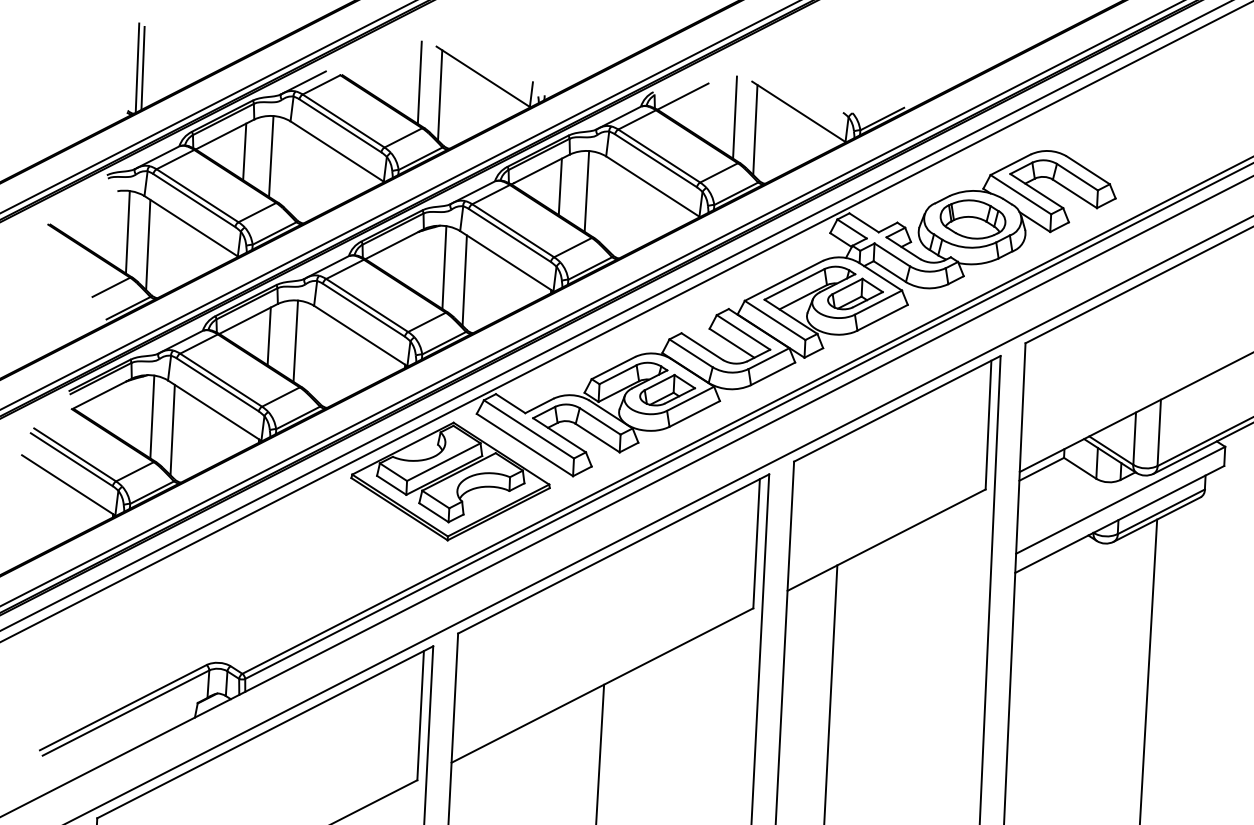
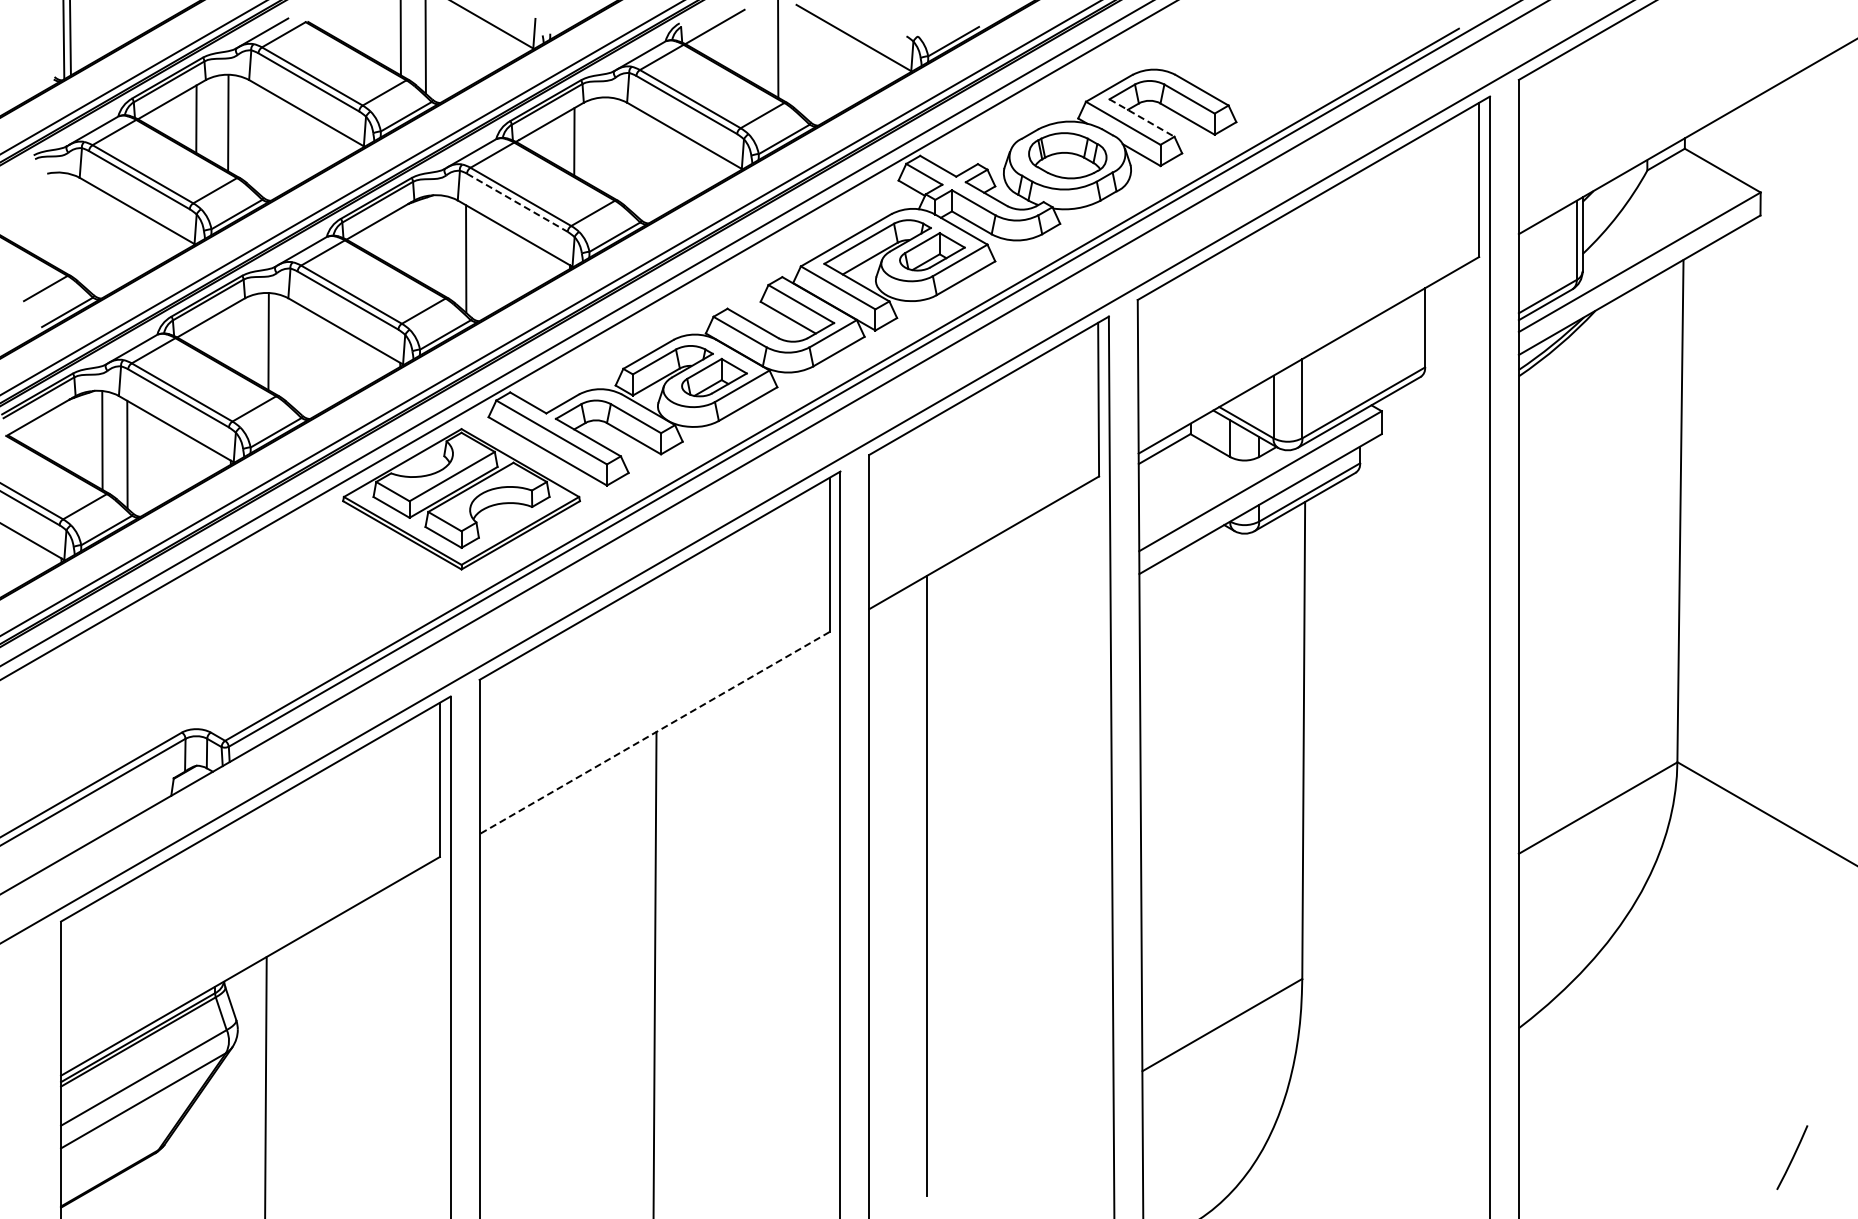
line: (754, 129) -> (802, 61), removed
line: (587, 191) -> (606, 145), removed
line: (1037, 191) -> (1142, 118), solid -> dashed
line: (127, 231) -> (61, 221), removed
line: (510, 236) -> (517, 203), solid -> dashed
line: (147, 244) -> (86, 235), removed
line: (444, 267) -> (441, 244), removed
line: (269, 335) -> (236, 336), removed
line: (602, 685) -> (654, 733), solid -> dashed

